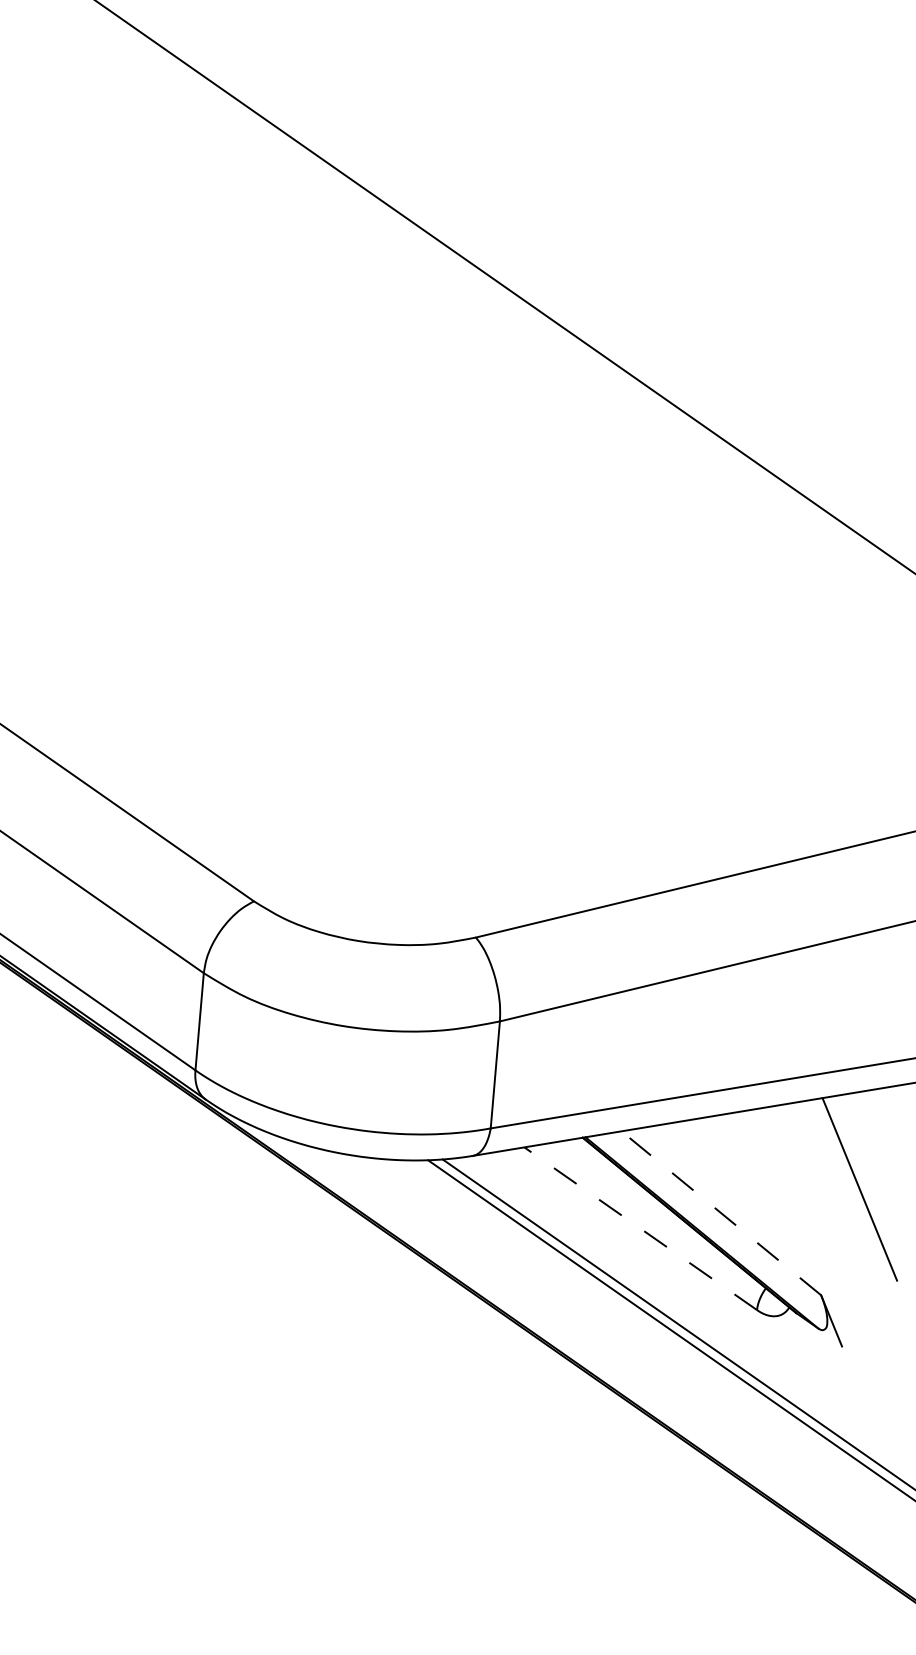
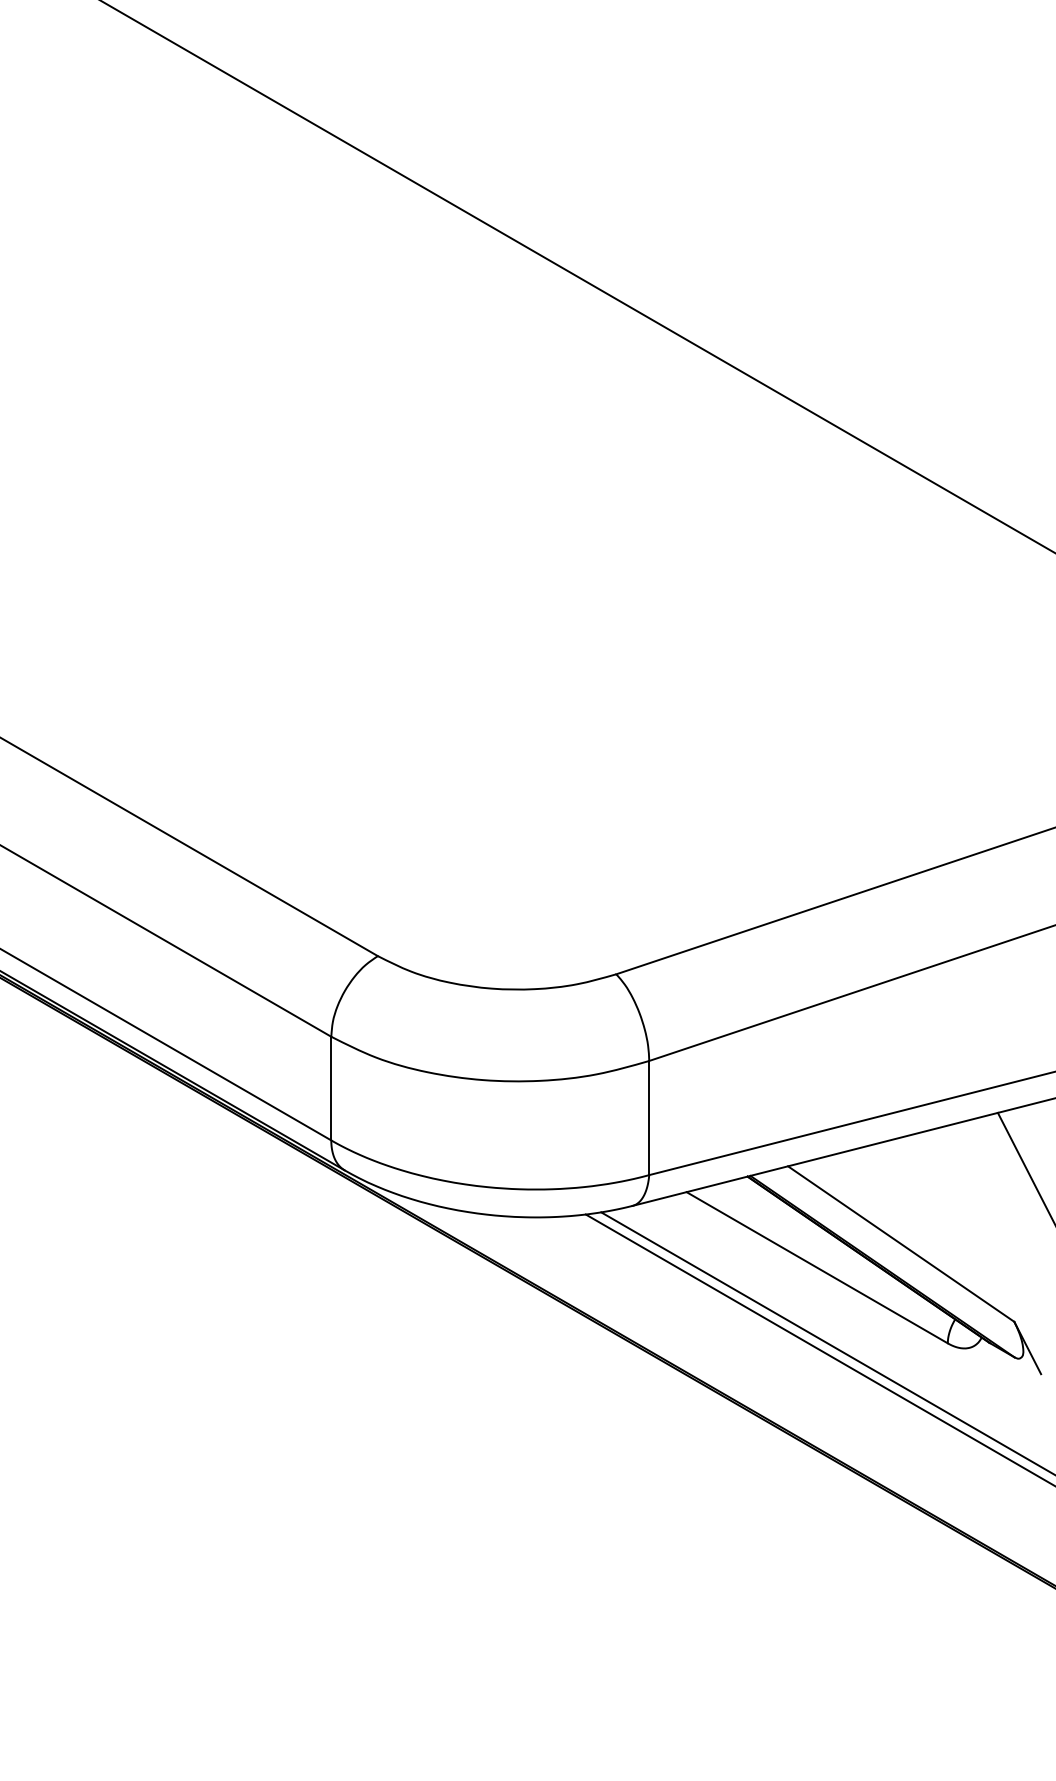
line: (720, 1212) -> (900, 1243), dashed -> solid
line: (641, 1228) -> (817, 1267), dashed -> solid

